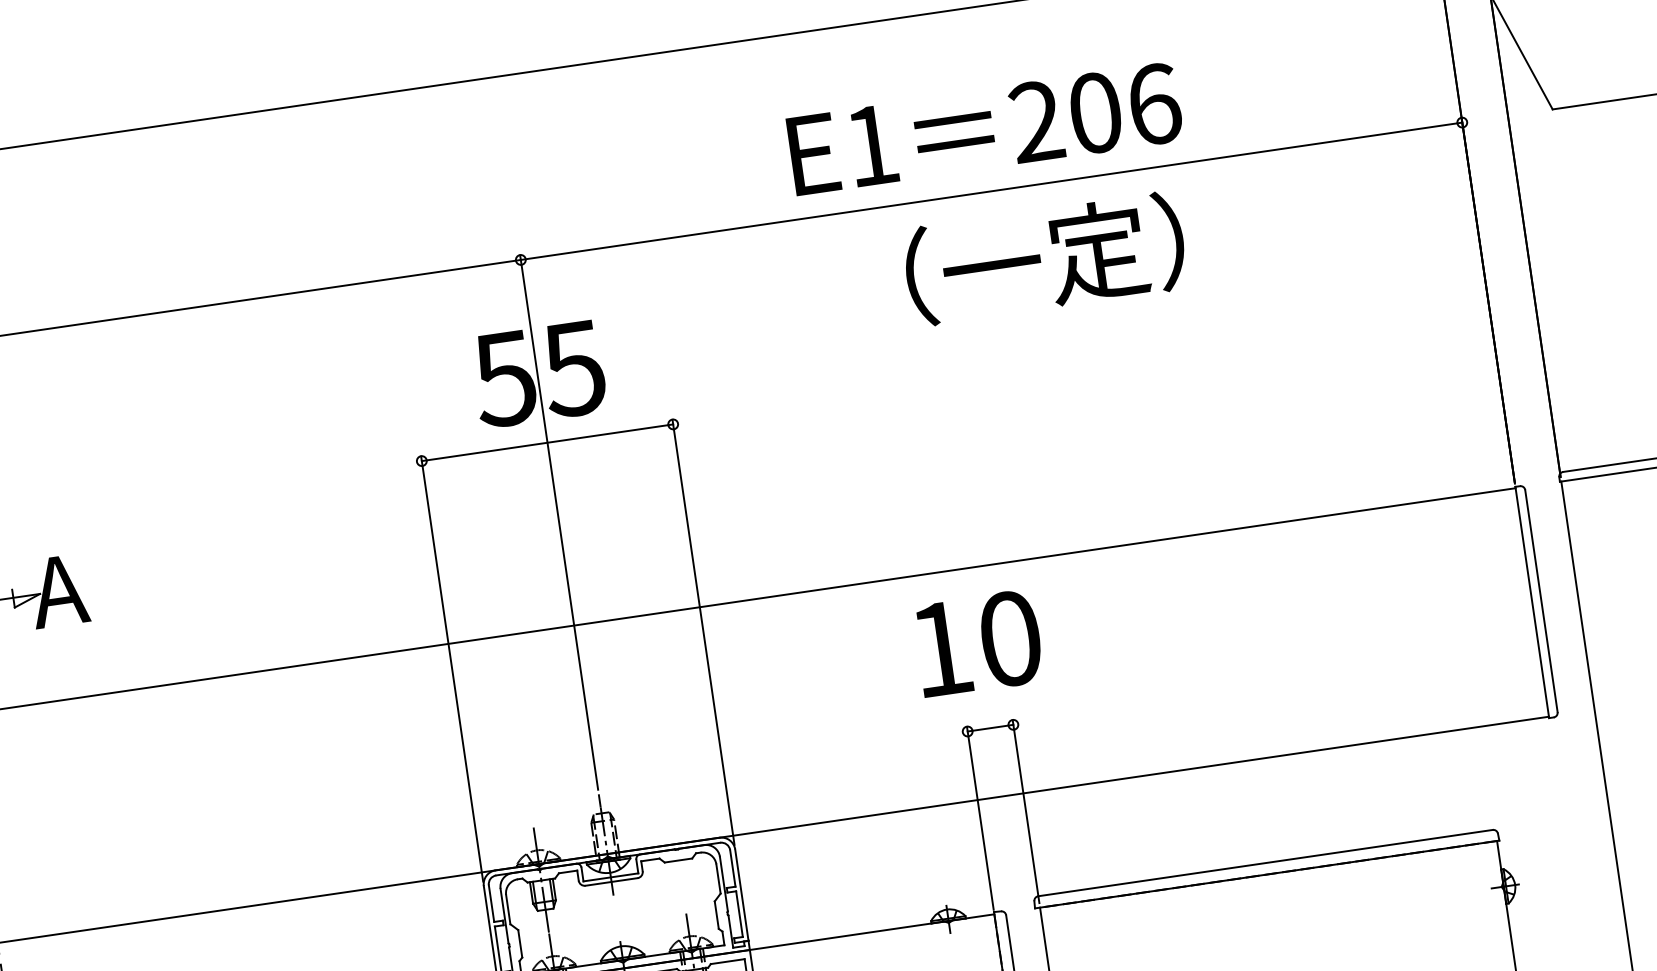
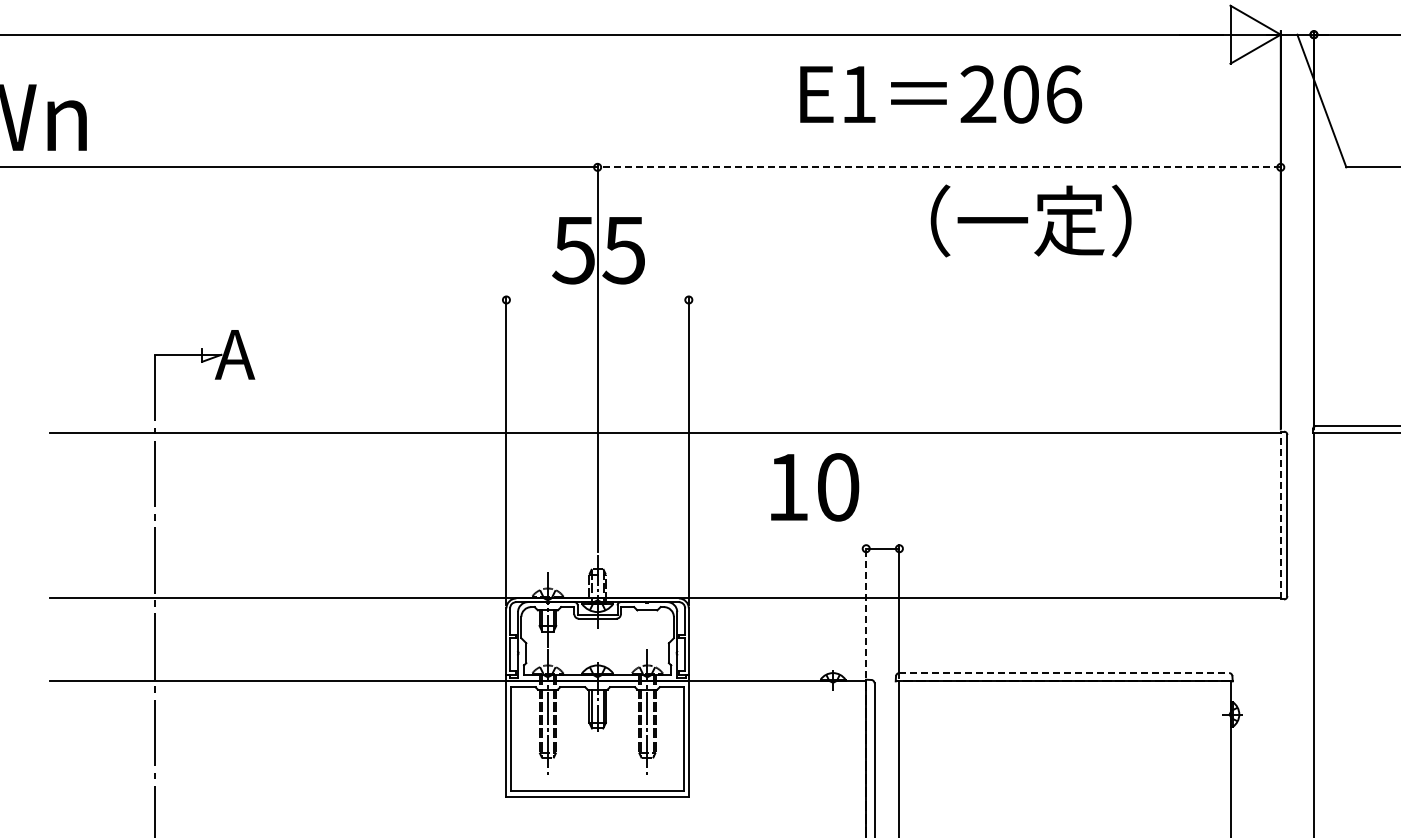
text: (985, 129) -> (941, 94), moved
line: (991, 191) -> (939, 167), solid -> dashed
text: (1043, 258) -> (1030, 220), moved
line: (547, 443) -> (597, 300), removed
line: (1531, 602) -> (1280, 515), solid -> dashed
text: (979, 643) -> (815, 487), moved
line: (980, 817) -> (866, 611), solid -> dashed
line: (1265, 863) -> (1064, 673), solid -> dashed

